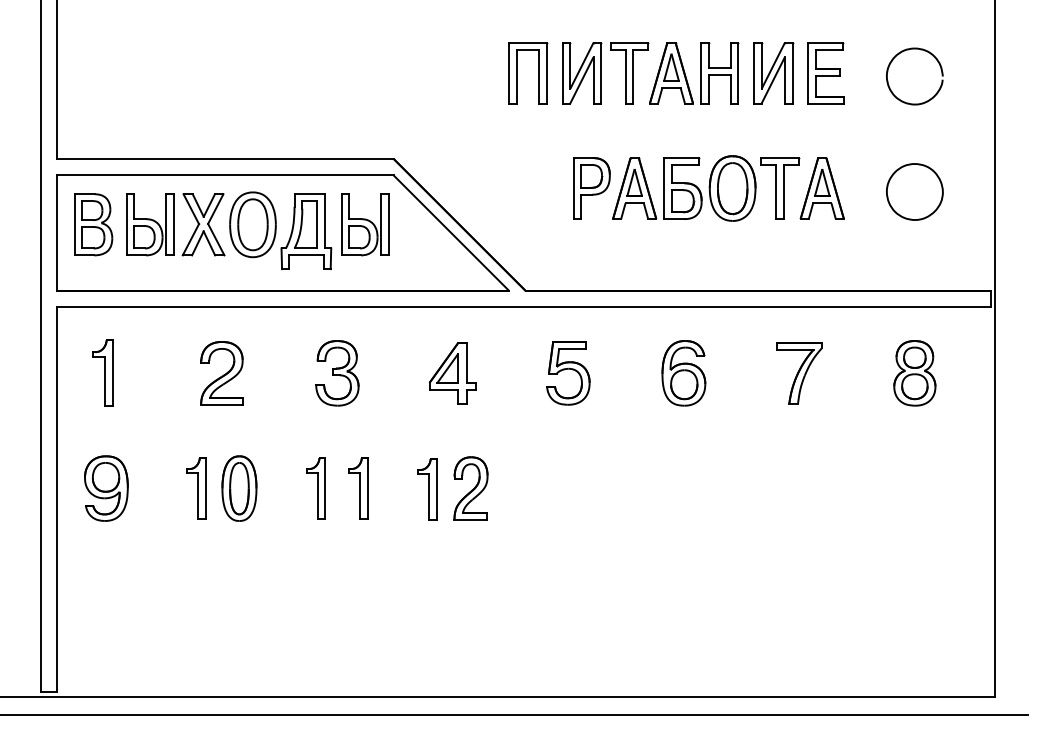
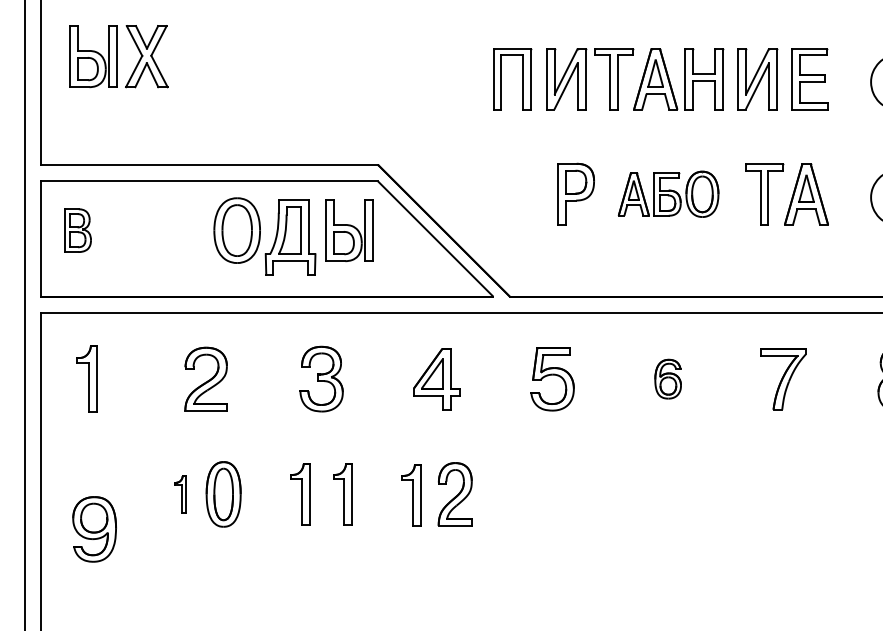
part: (684, 188) -> (668, 194), size x0.7
part: (93, 224) -> (77, 230), size x0.7
part: (175, 224) -> (118, 56), moved
part: (683, 373) -> (667, 379), size x0.6
part: (106, 488) -> (94, 529), moved
part: (196, 488) -> (180, 494), size x0.6

